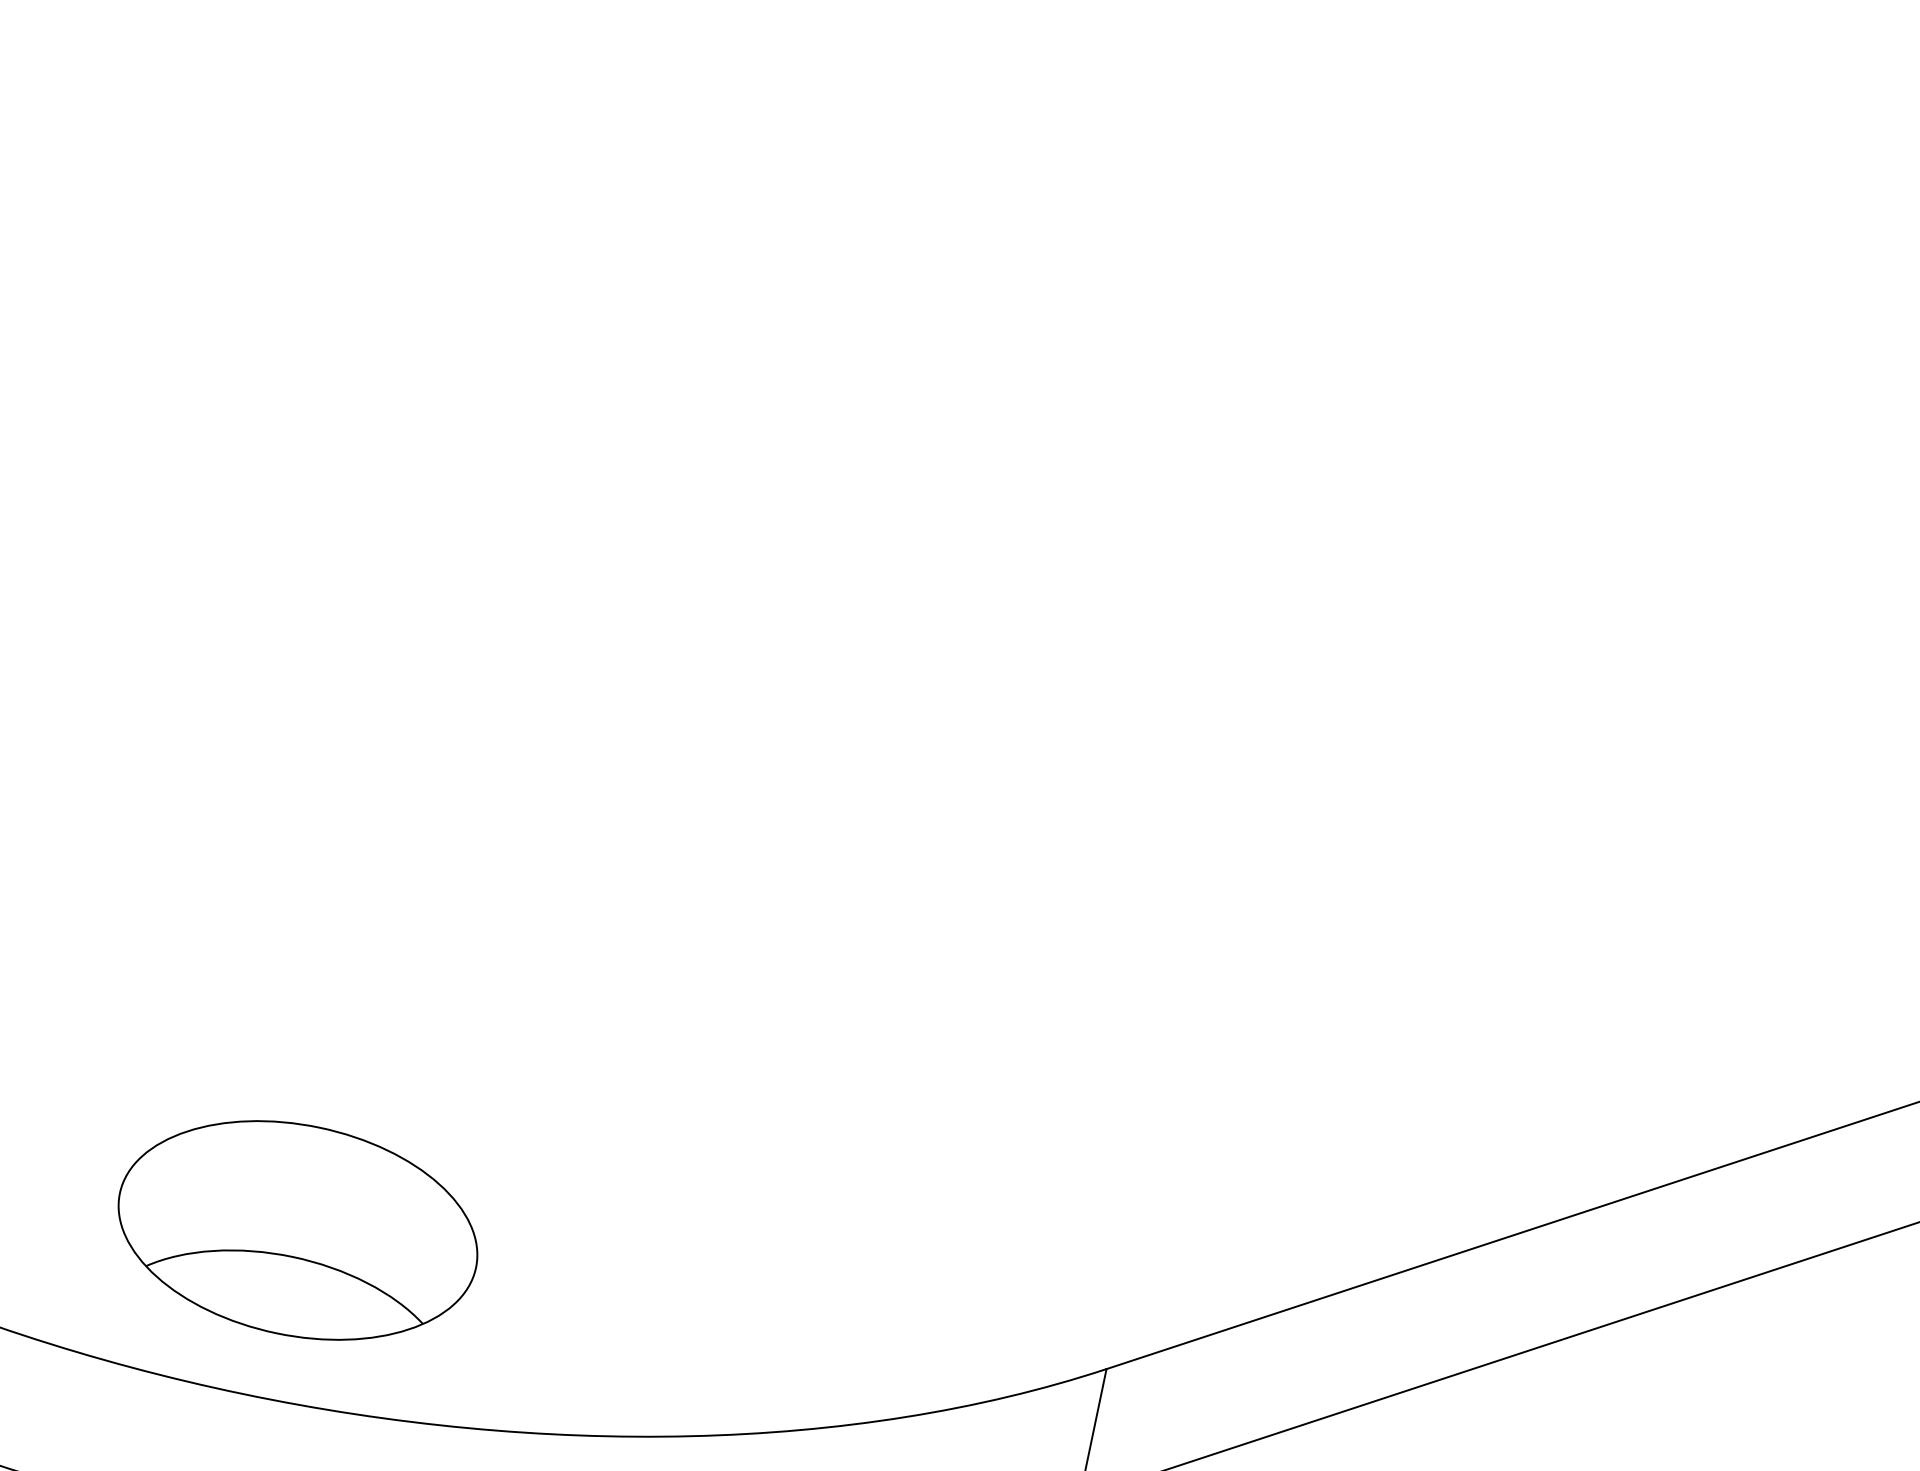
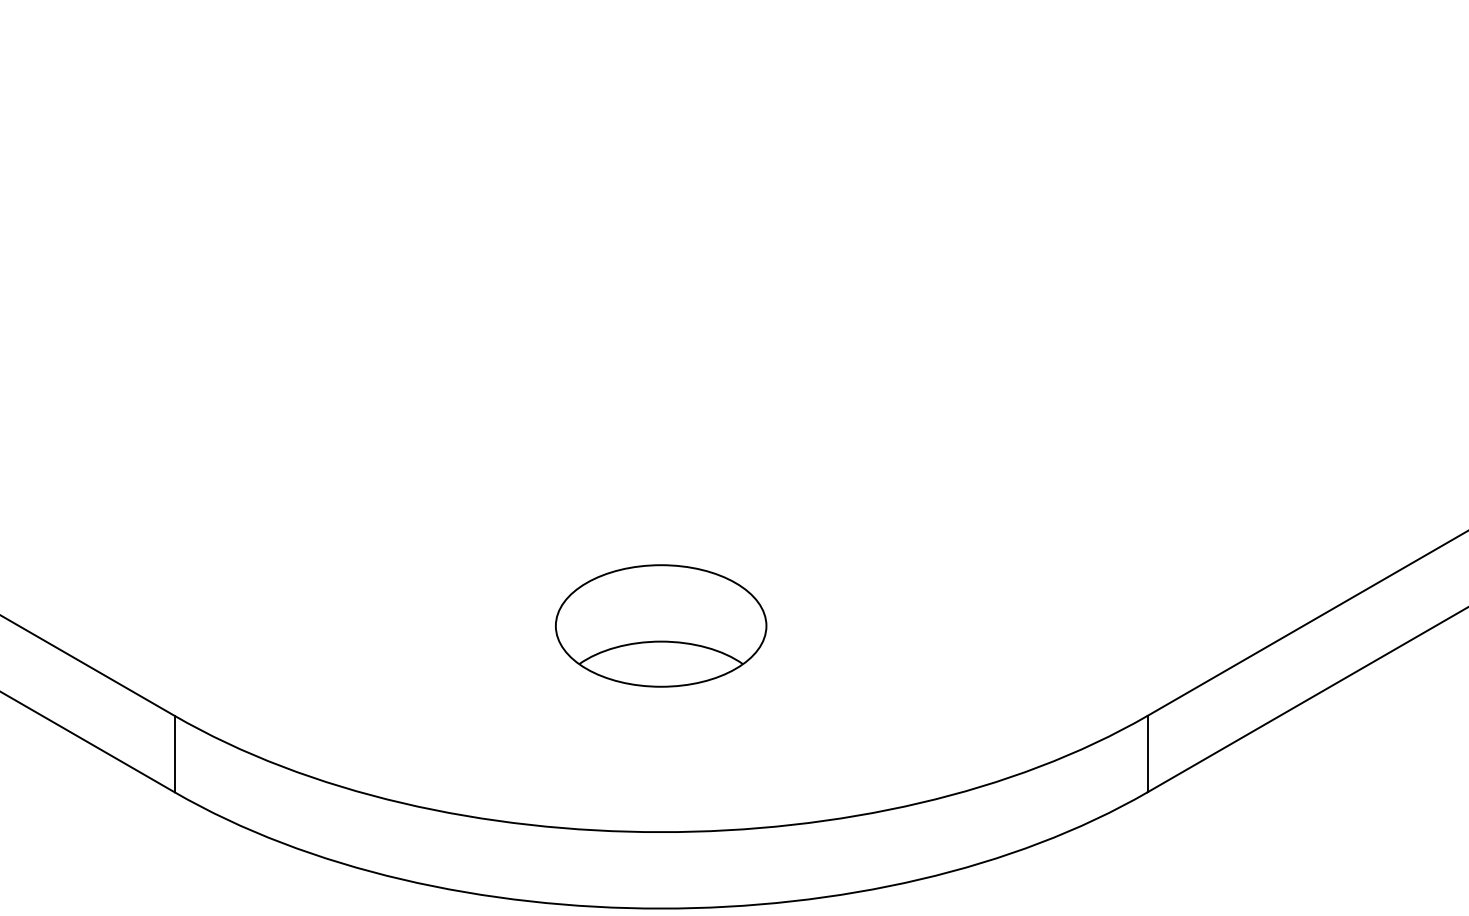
part: (298, 1229) -> (661, 625), moved

